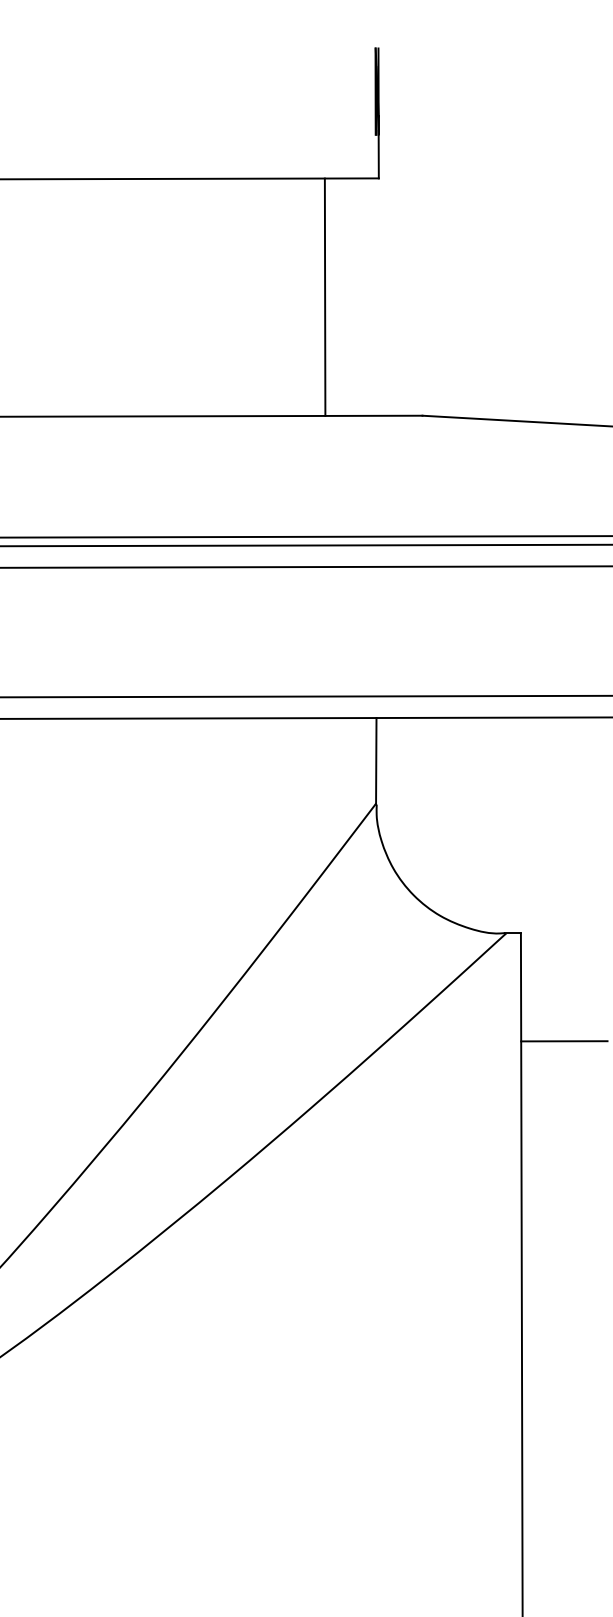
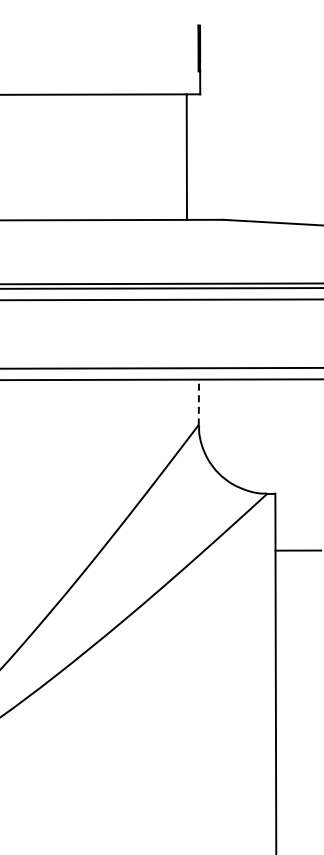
line: (324, 295) -> (186, 156), moved
line: (375, 761) -> (198, 402), solid -> dashed

